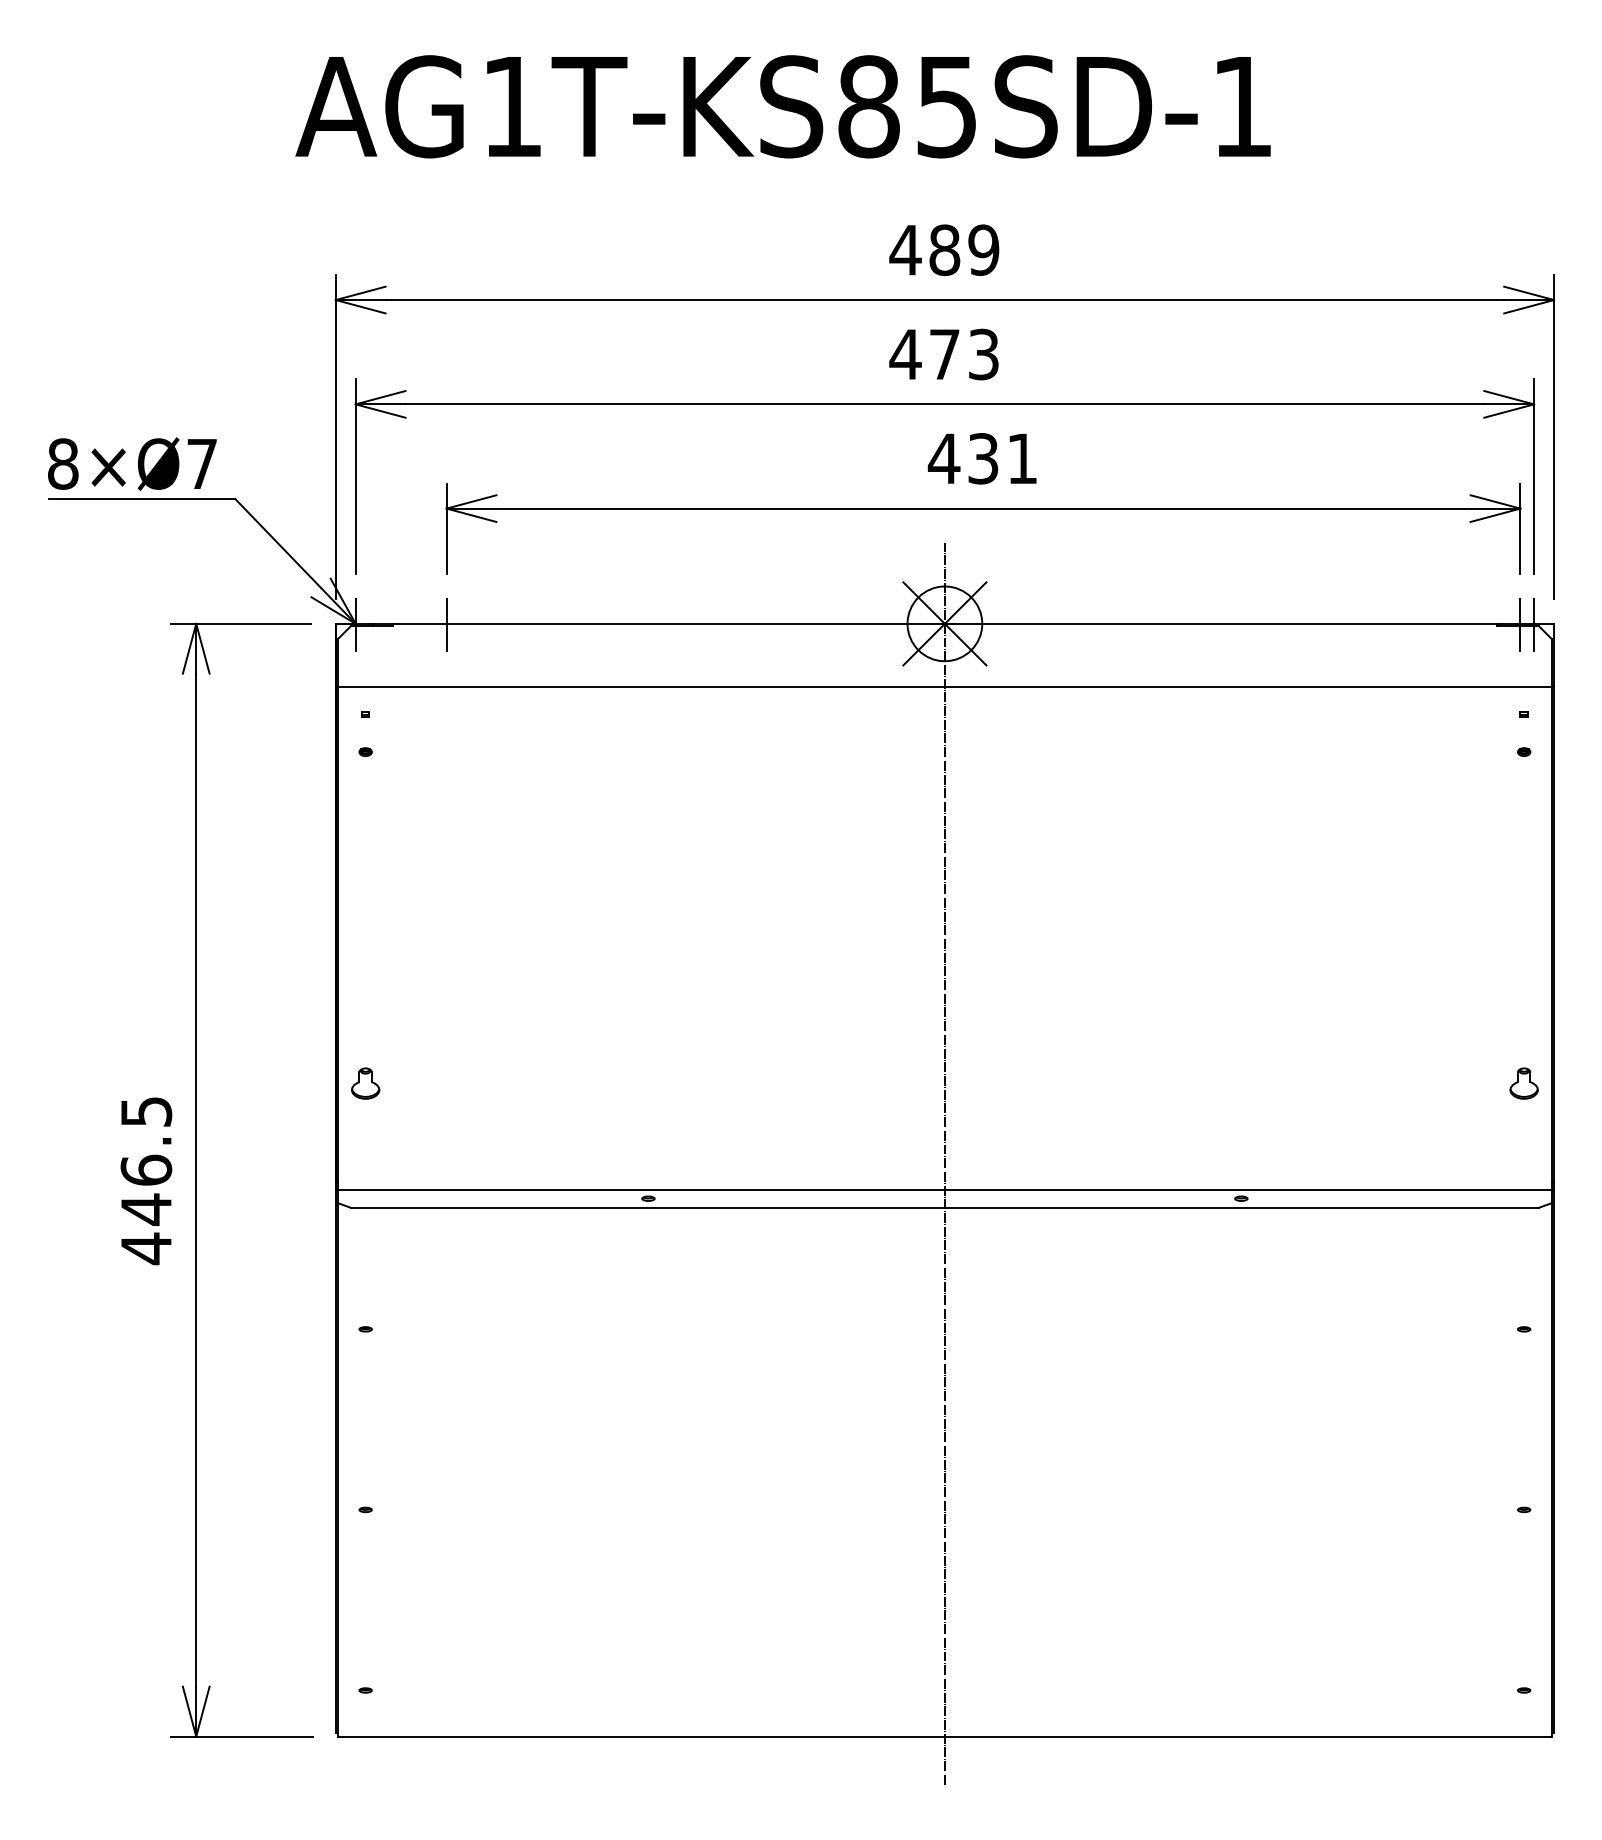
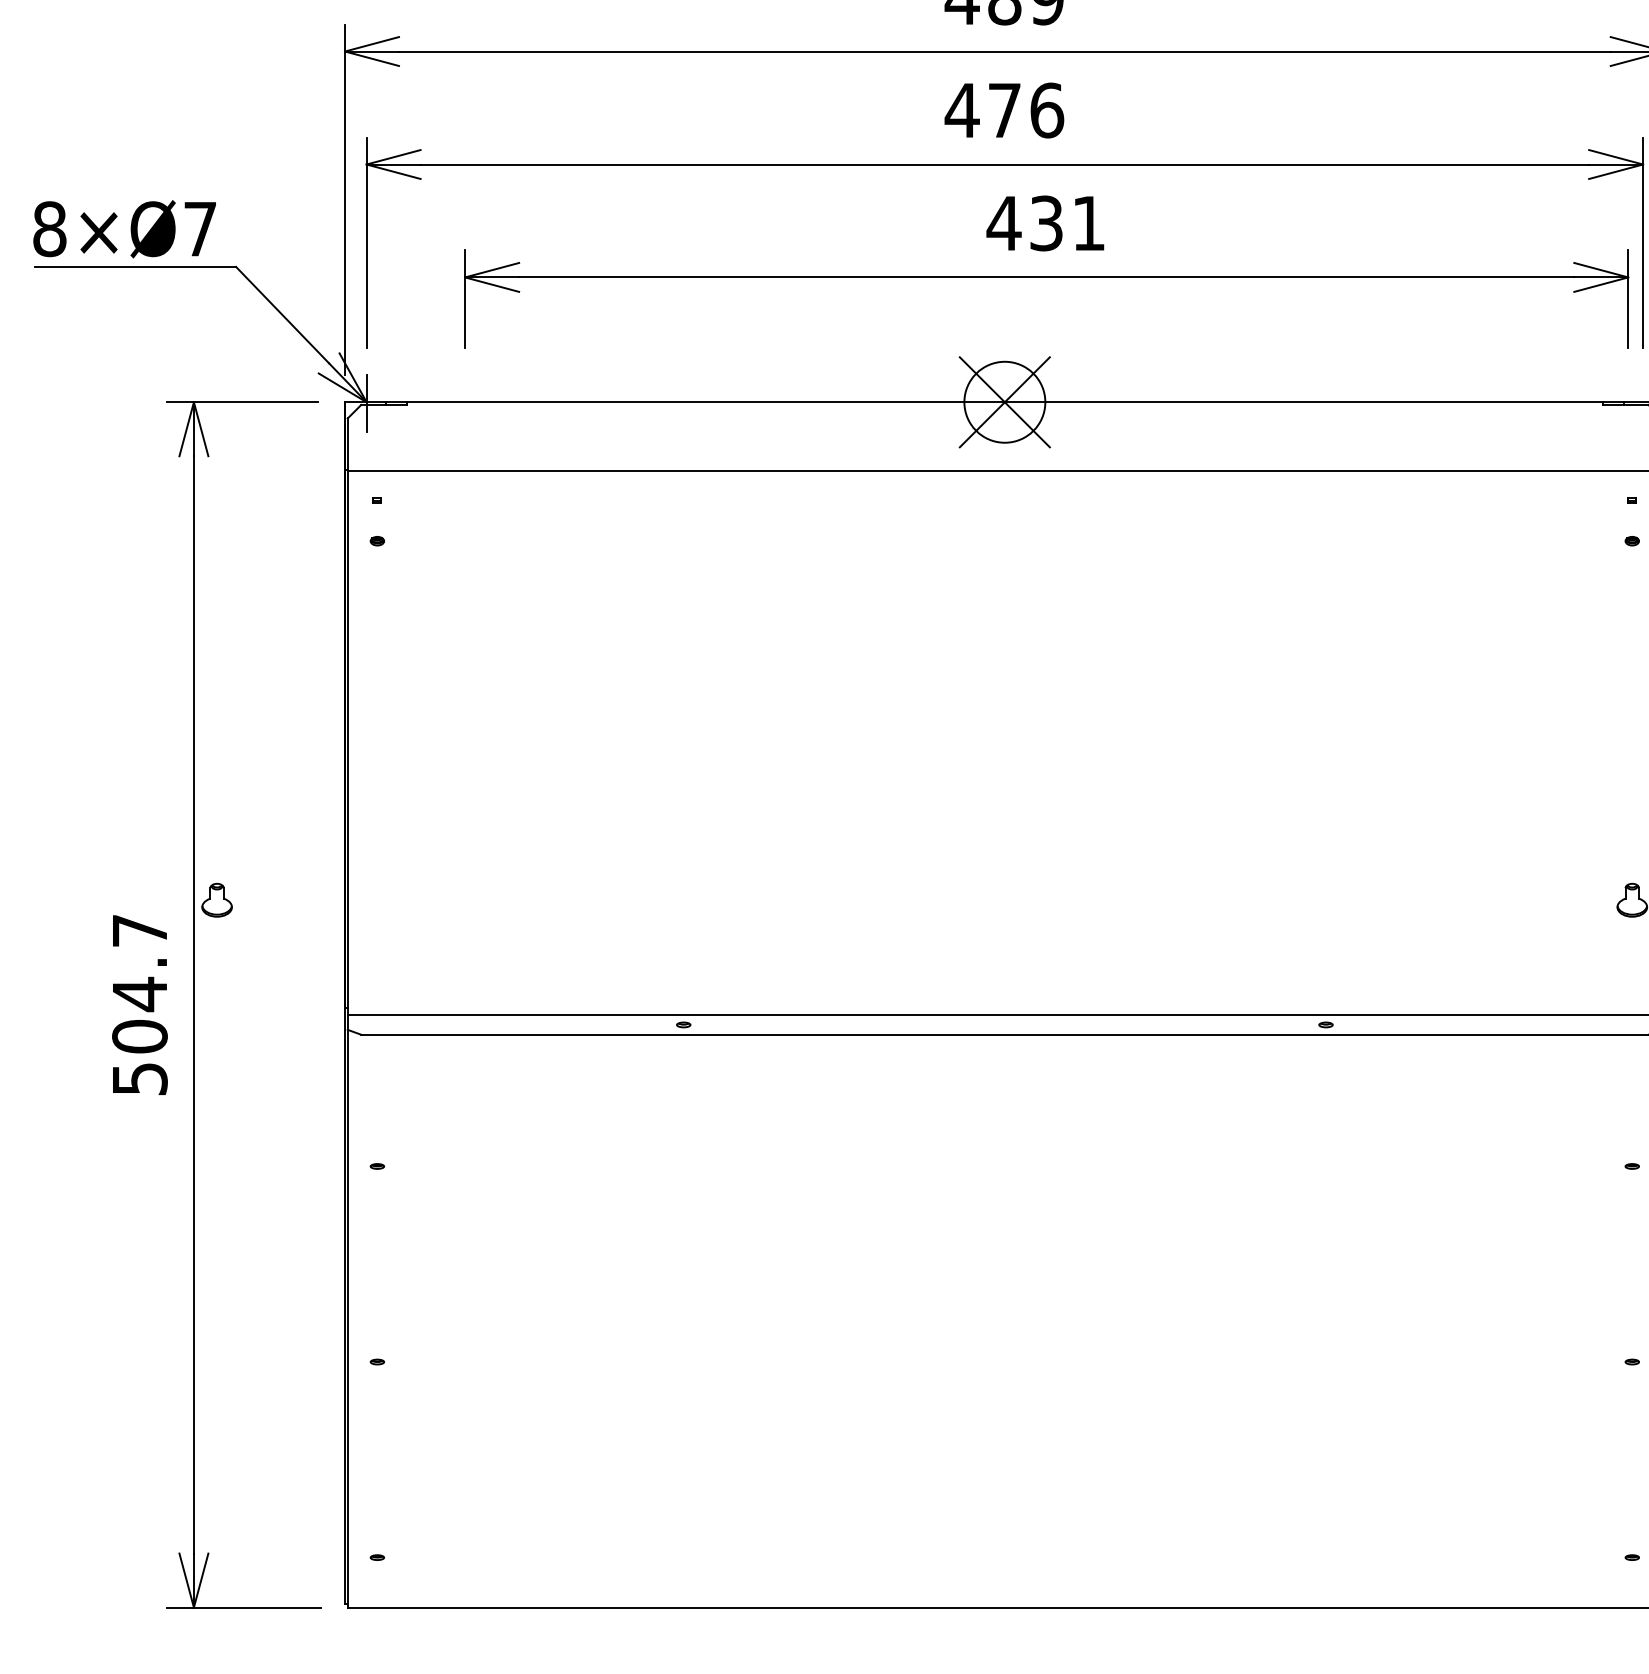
text: (983, 354) -> (1046, 110), 473 -> 476
line: (446, 624) -> (464, 402), removed
line: (1520, 624) -> (1628, 402), removed
line: (1534, 624) -> (1643, 402), removed
part: (365, 1083) -> (216, 900), moved
line: (944, 1163) -> (1004, 986), removed
text: (146, 1181) -> (140, 1006), 446.5 -> 504.7

